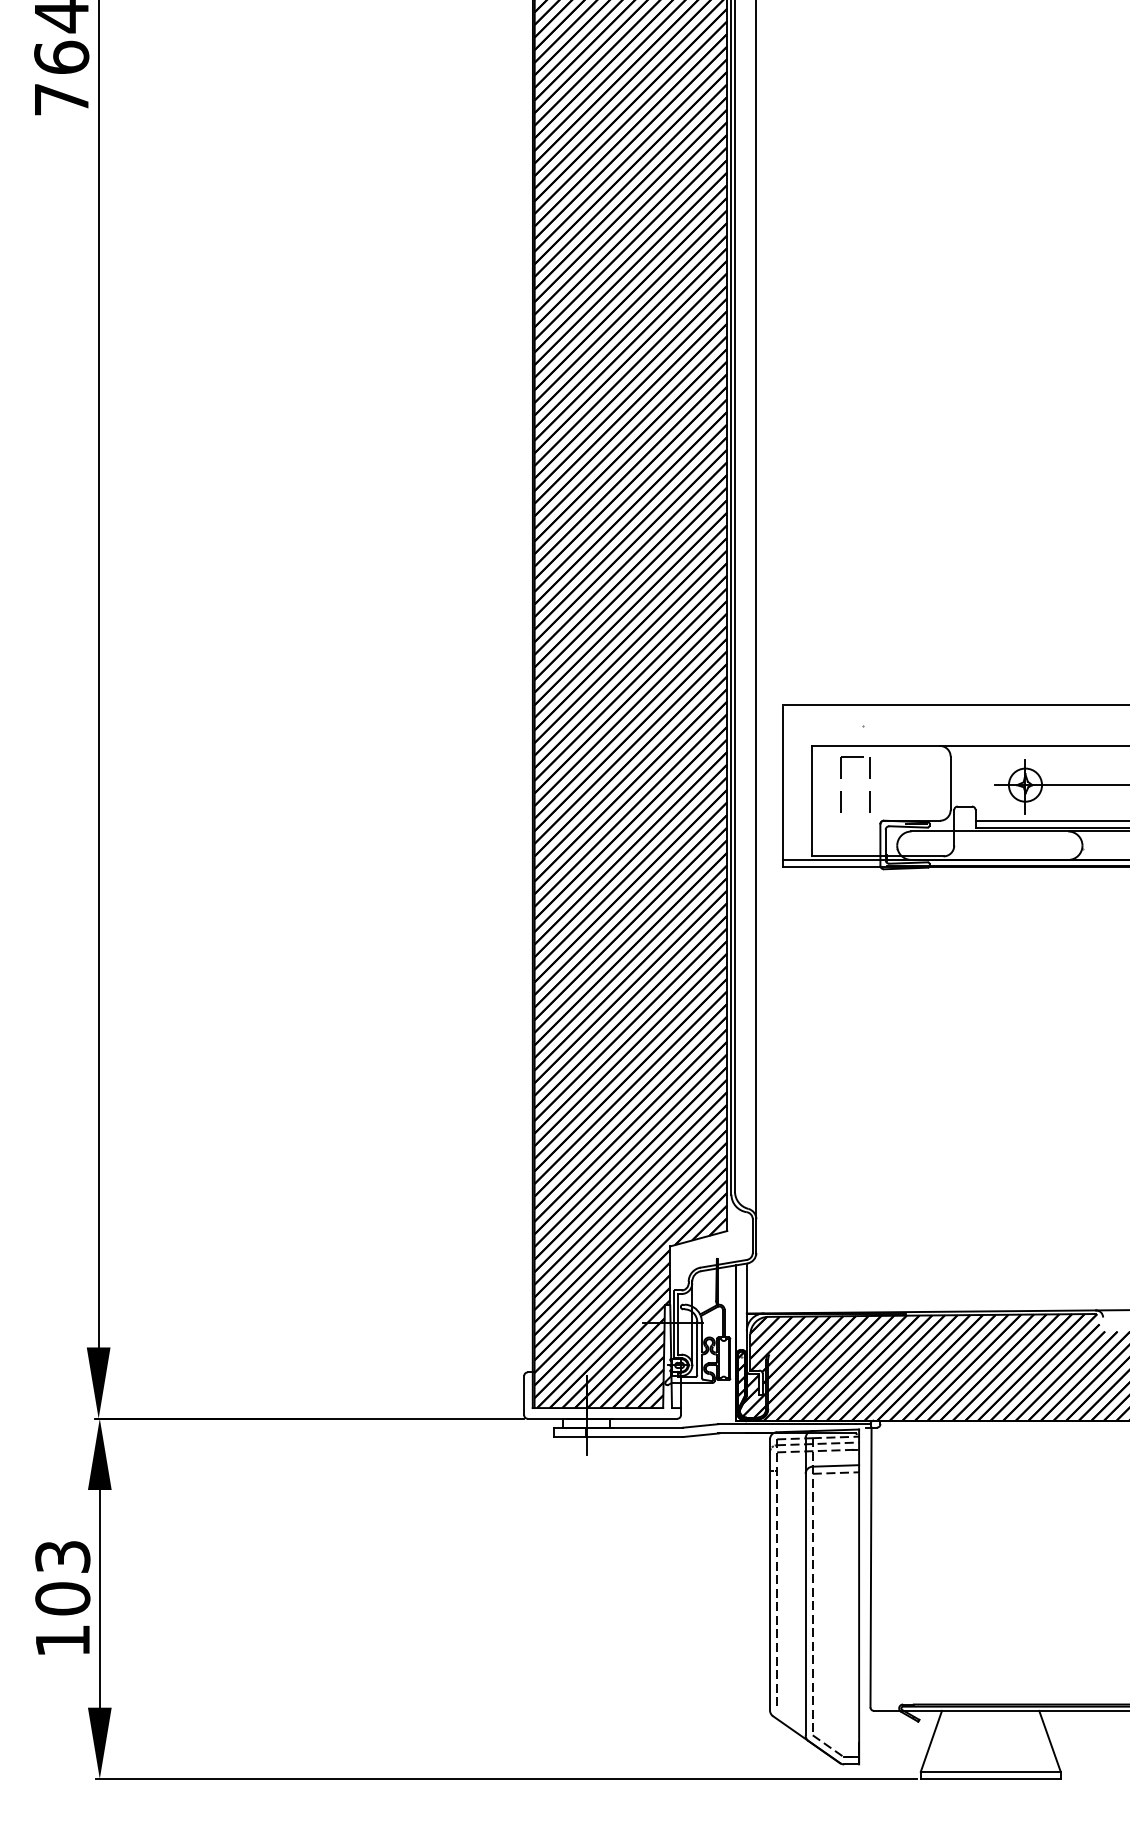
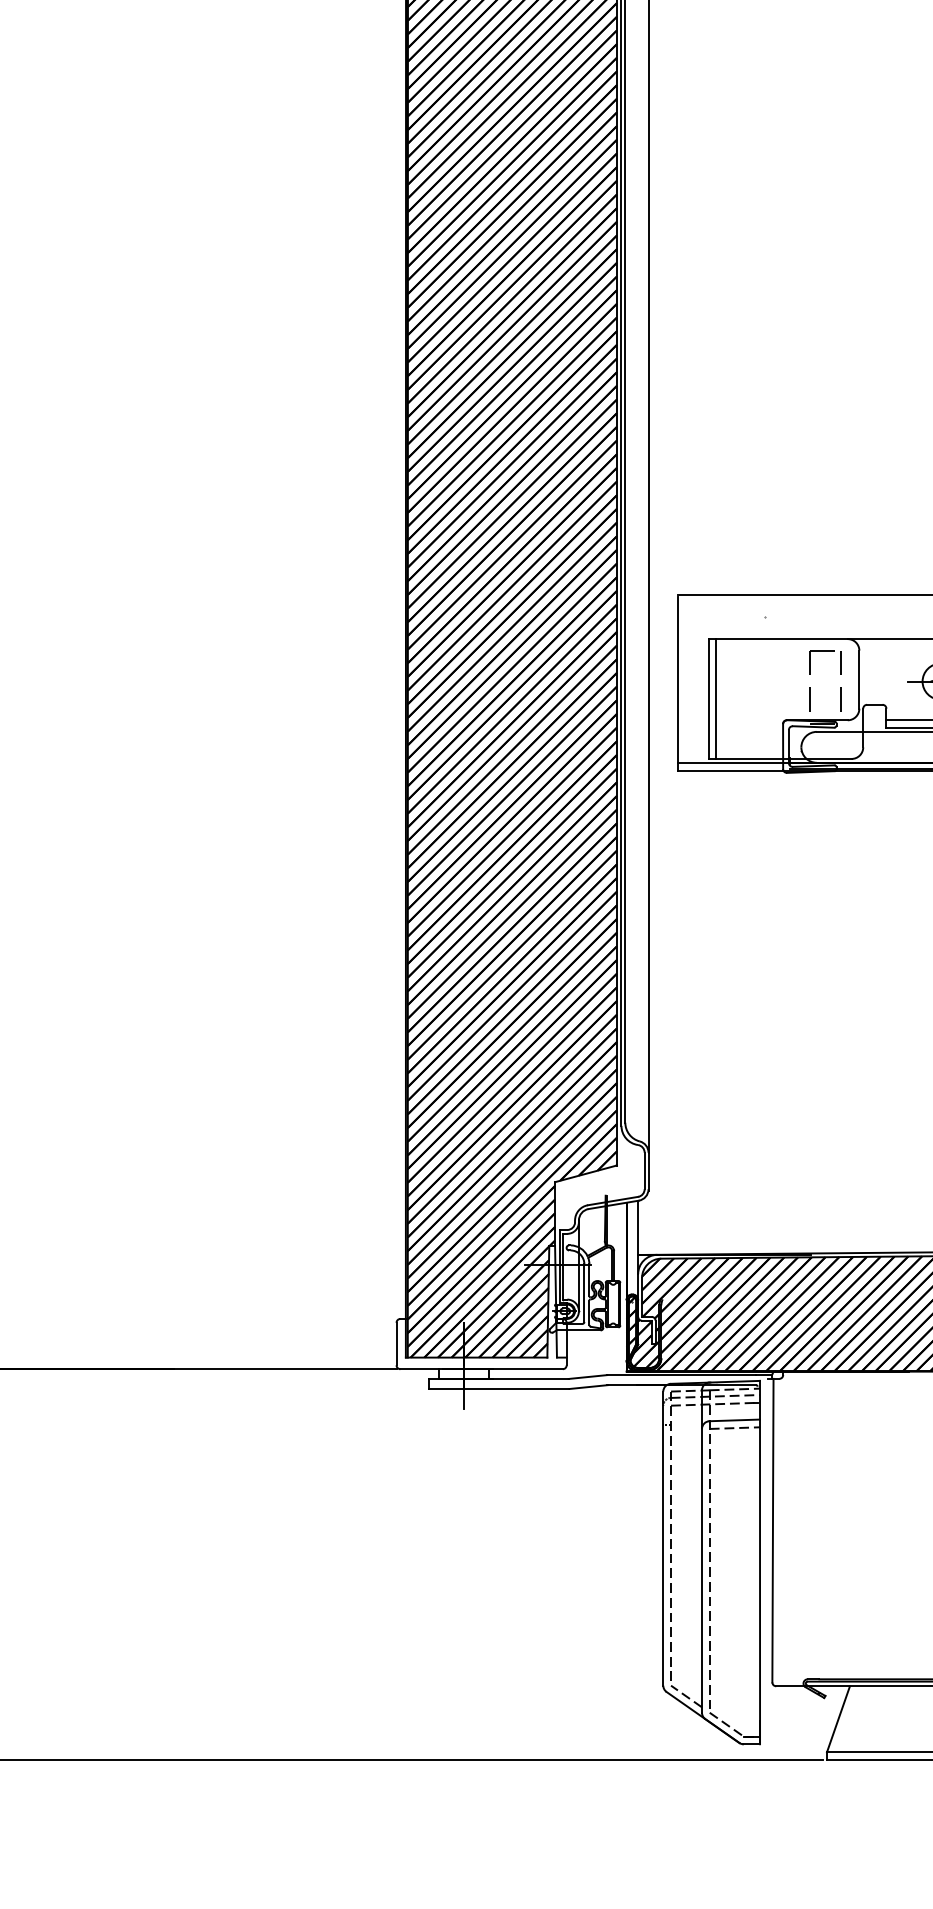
part: (841, 778) -> (810, 674), moved
line: (818, 800) -> (715, 698), added
line: (791, 1720) -> (686, 1696), added

